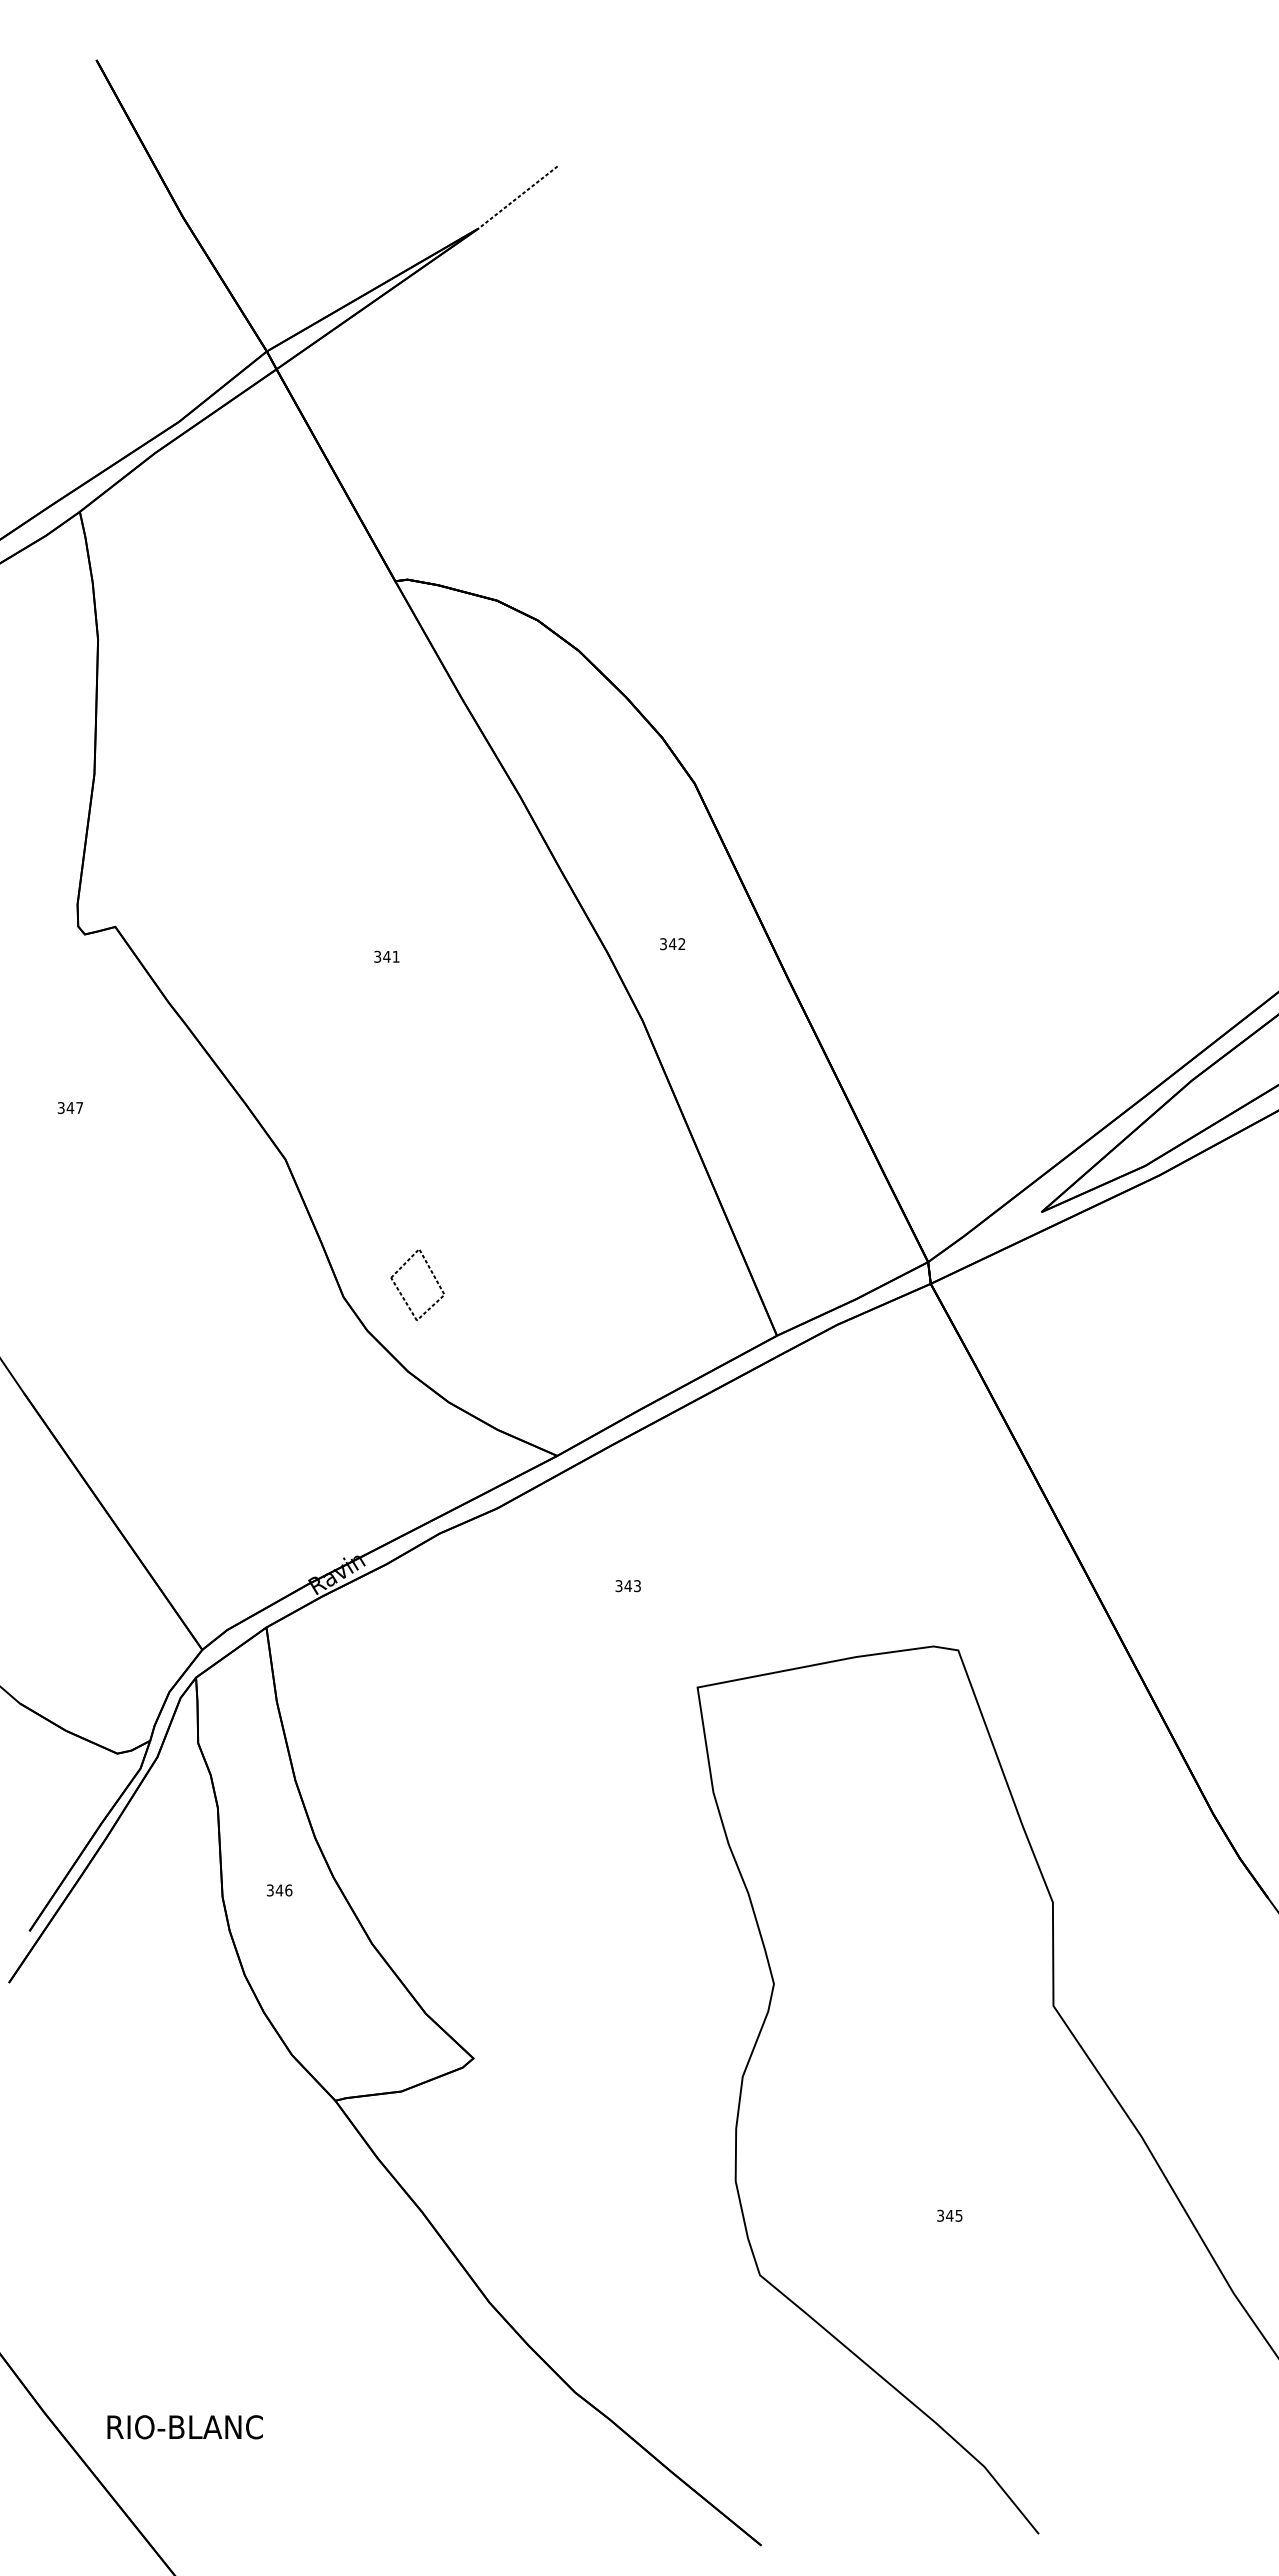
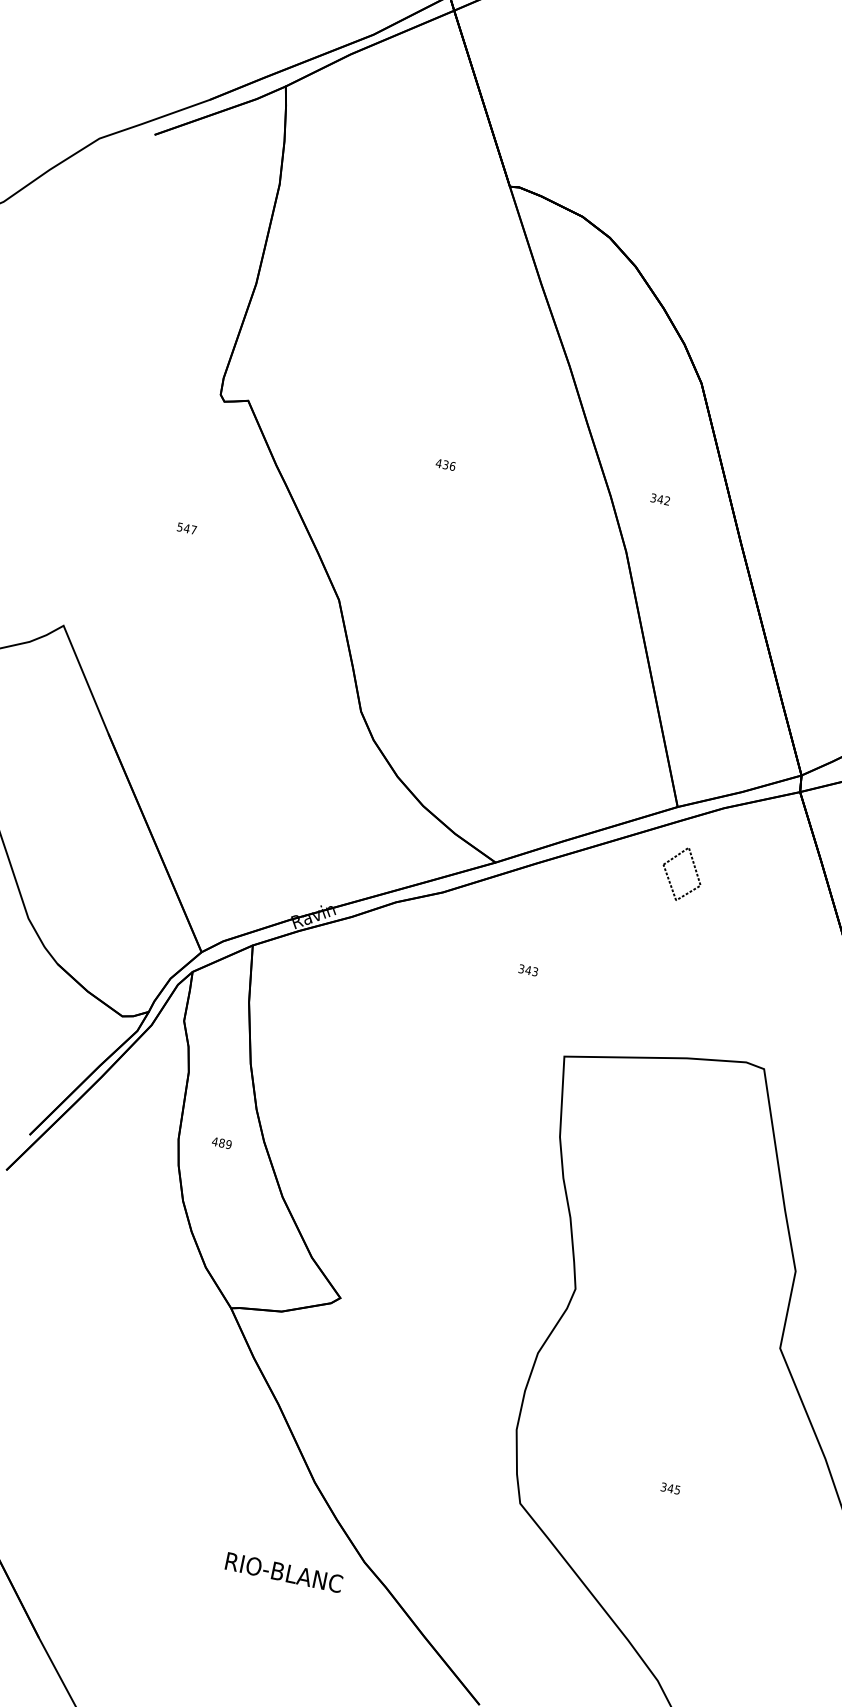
text: (386, 956) -> (445, 464), 341 -> 436
text: (61, 1107) -> (180, 526), 347 -> 547
part: (433, 1277) -> (695, 870), moved
text: (279, 1890) -> (221, 1143), 346 -> 489
text: (184, 2427) -> (283, 1572), moved

